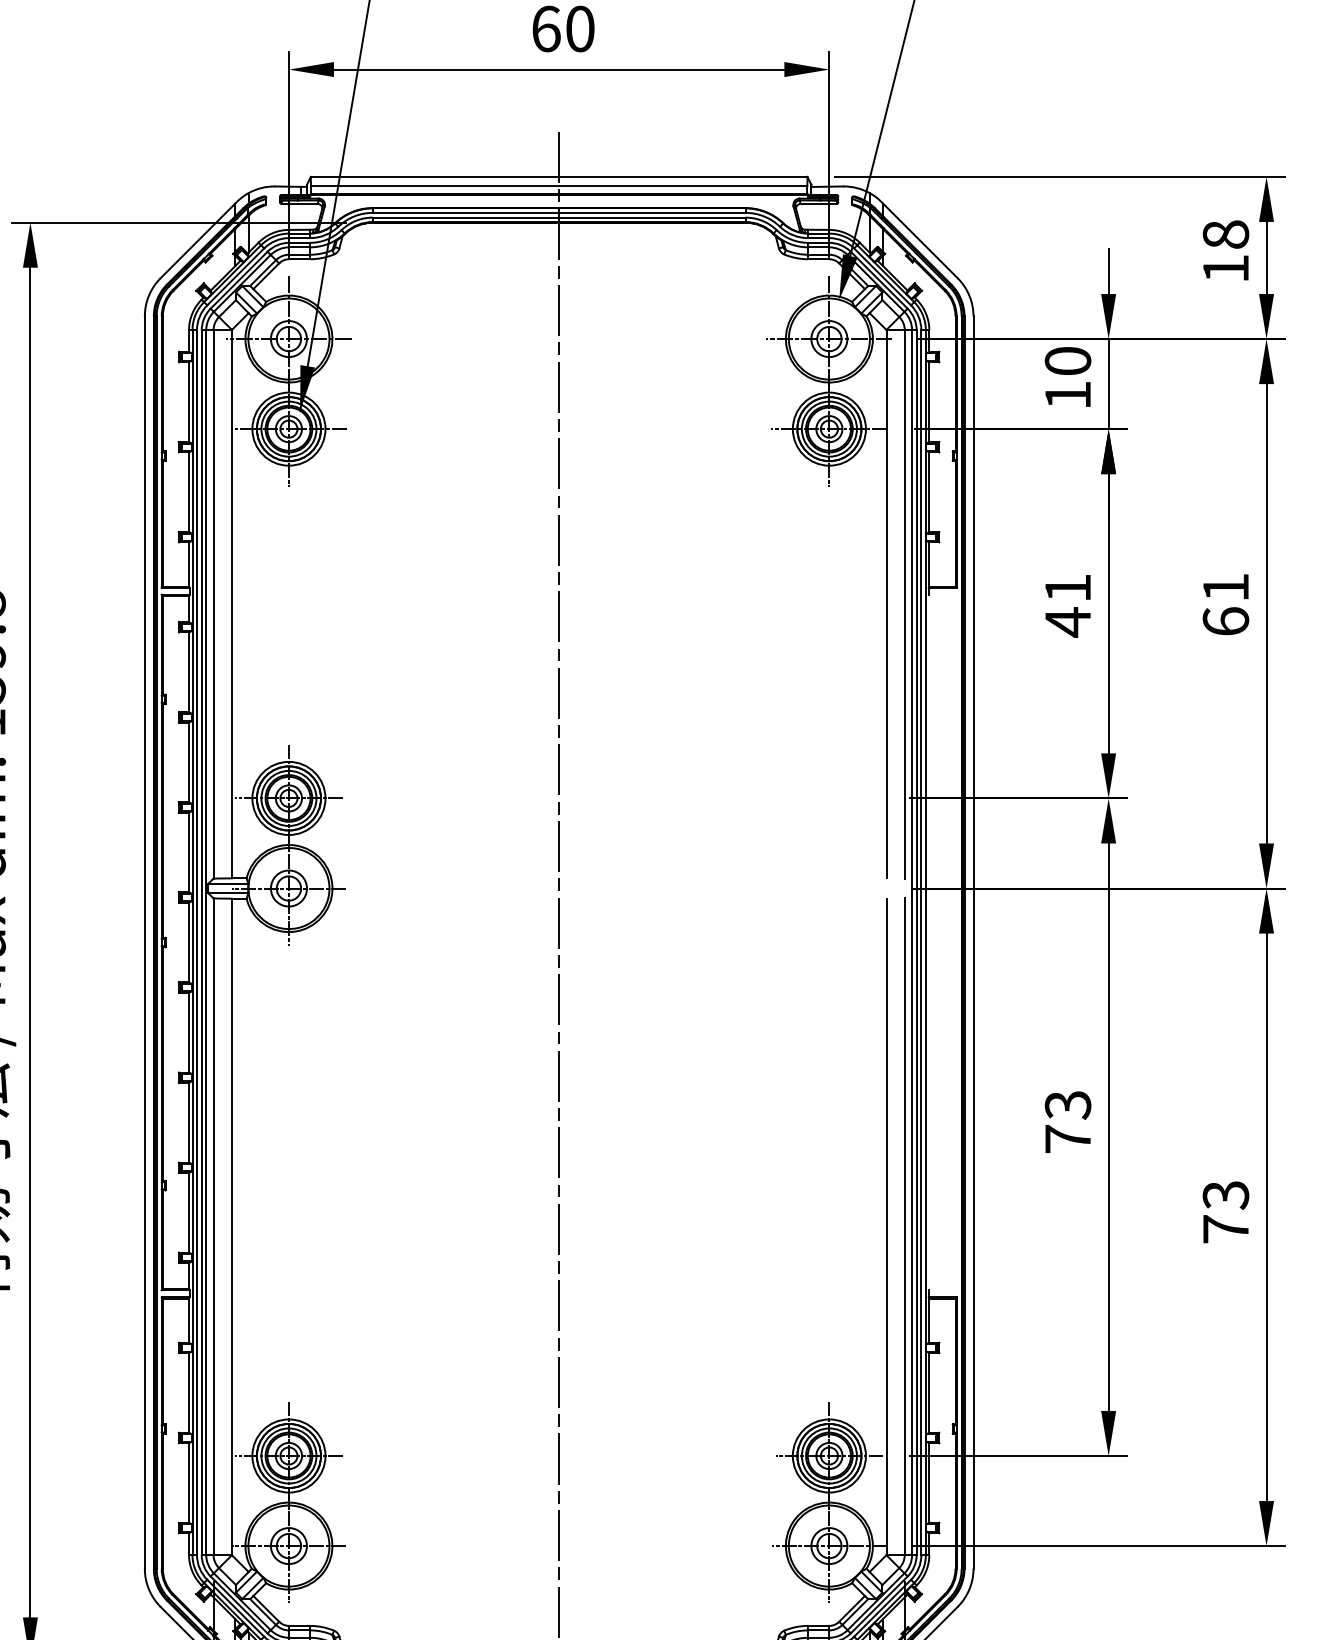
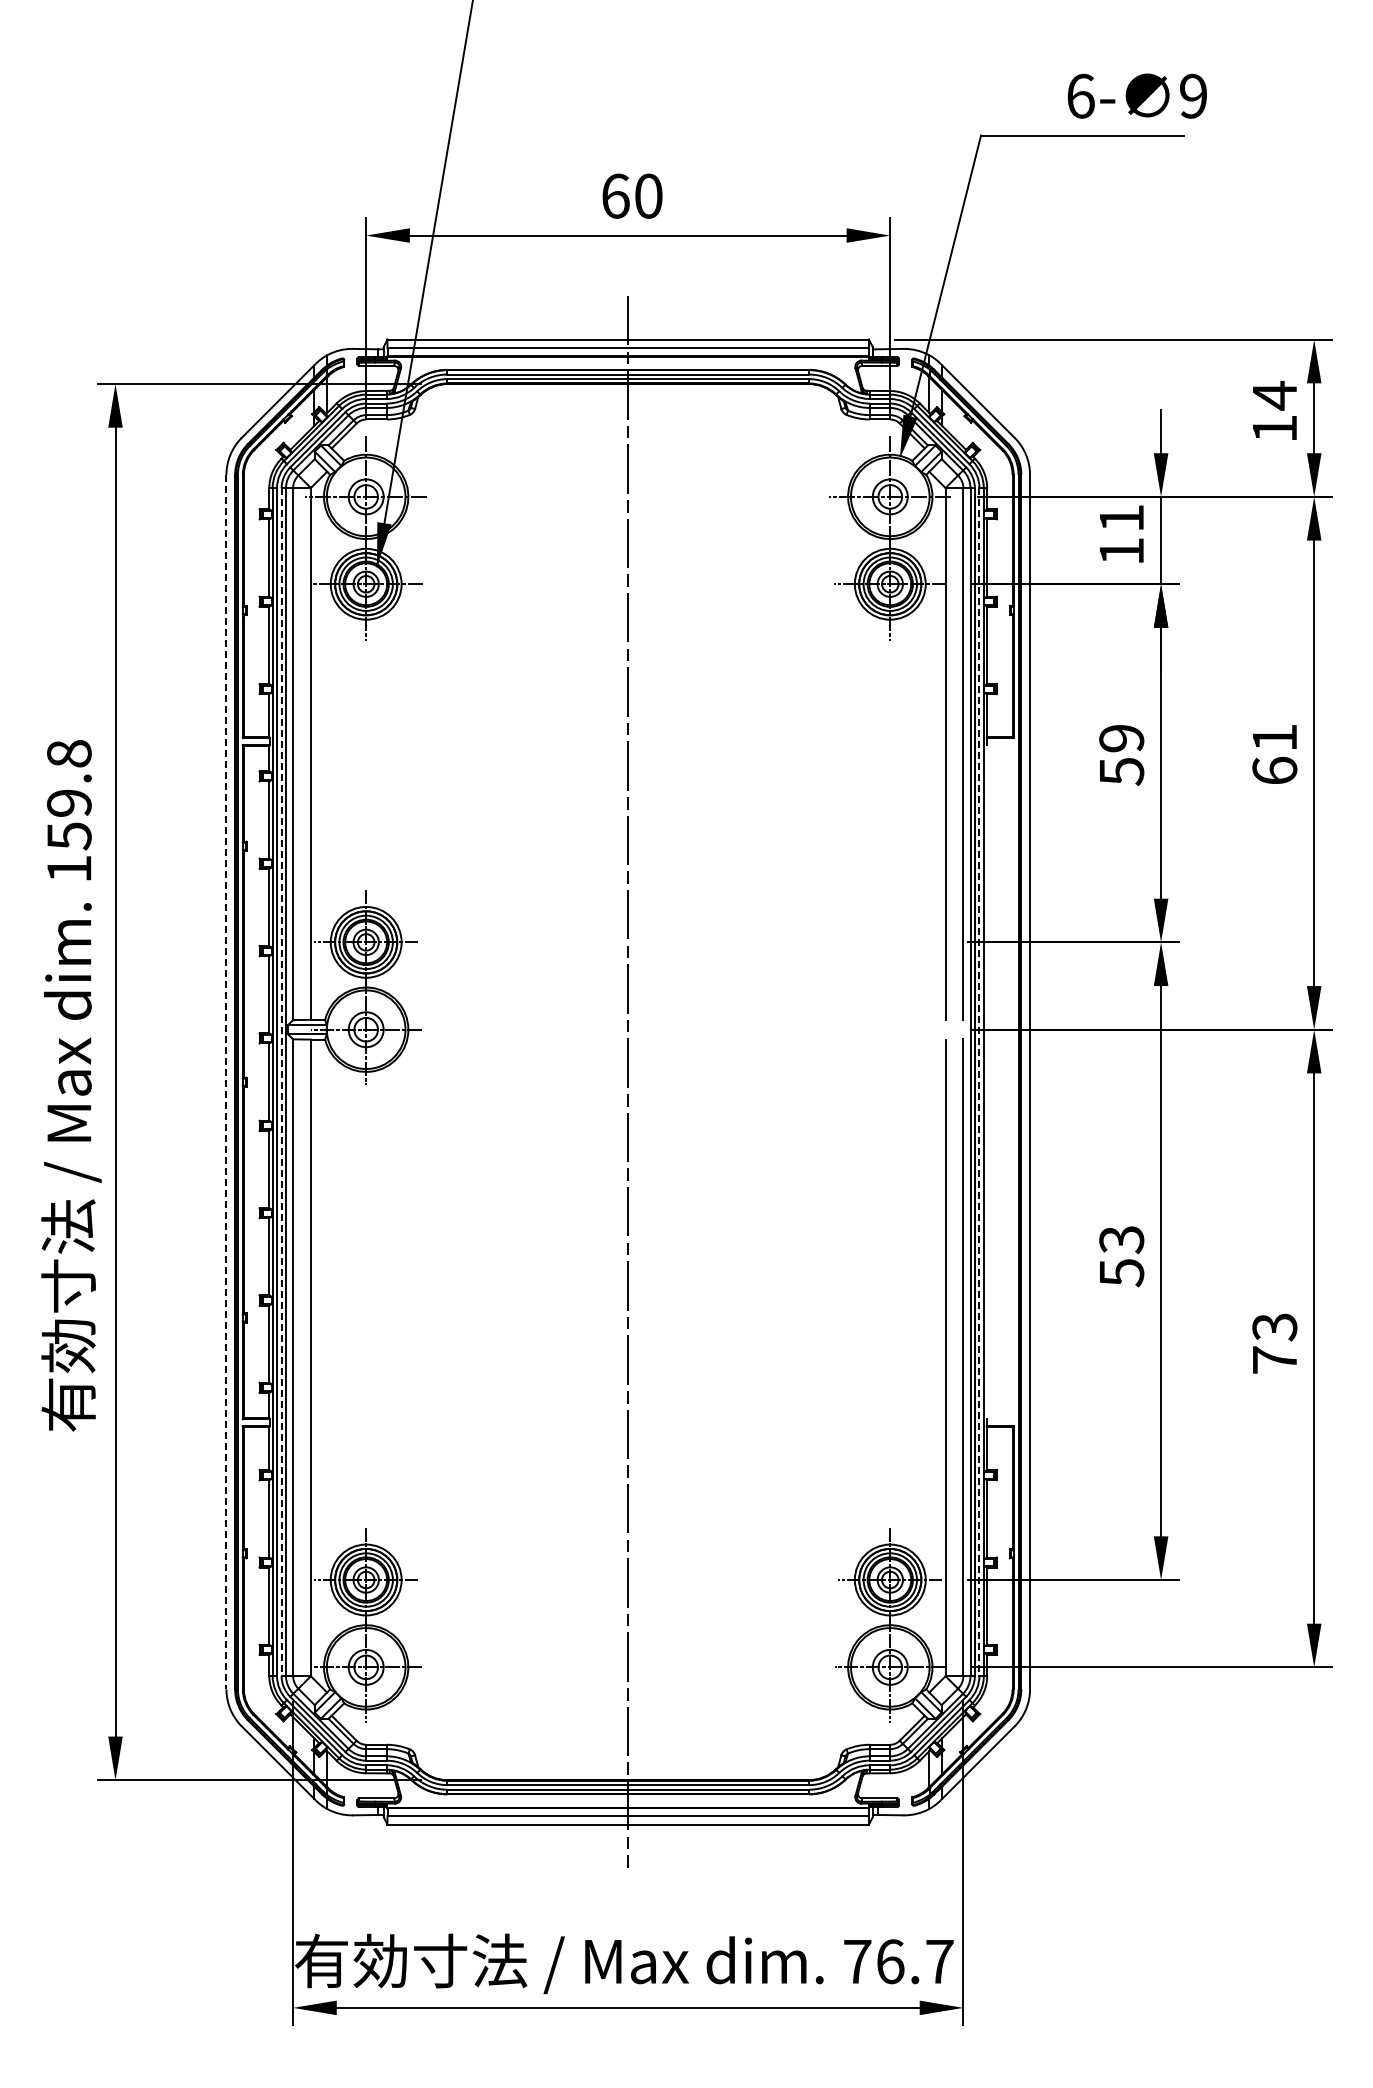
text: (1225, 234) -> (1274, 395), 18 -> 14
text: (1067, 360) -> (1121, 517), 10 -> 11
text: (1067, 605) -> (1121, 755), 41 -> 59
line: (144, 942) -> (226, 1082), solid -> dashed
line: (201, 942) -> (281, 1082), solid -> dashed
line: (921, 942) -> (979, 1082), solid -> dashed
text: (1068, 1139) -> (1122, 1273), 73 -> 53

